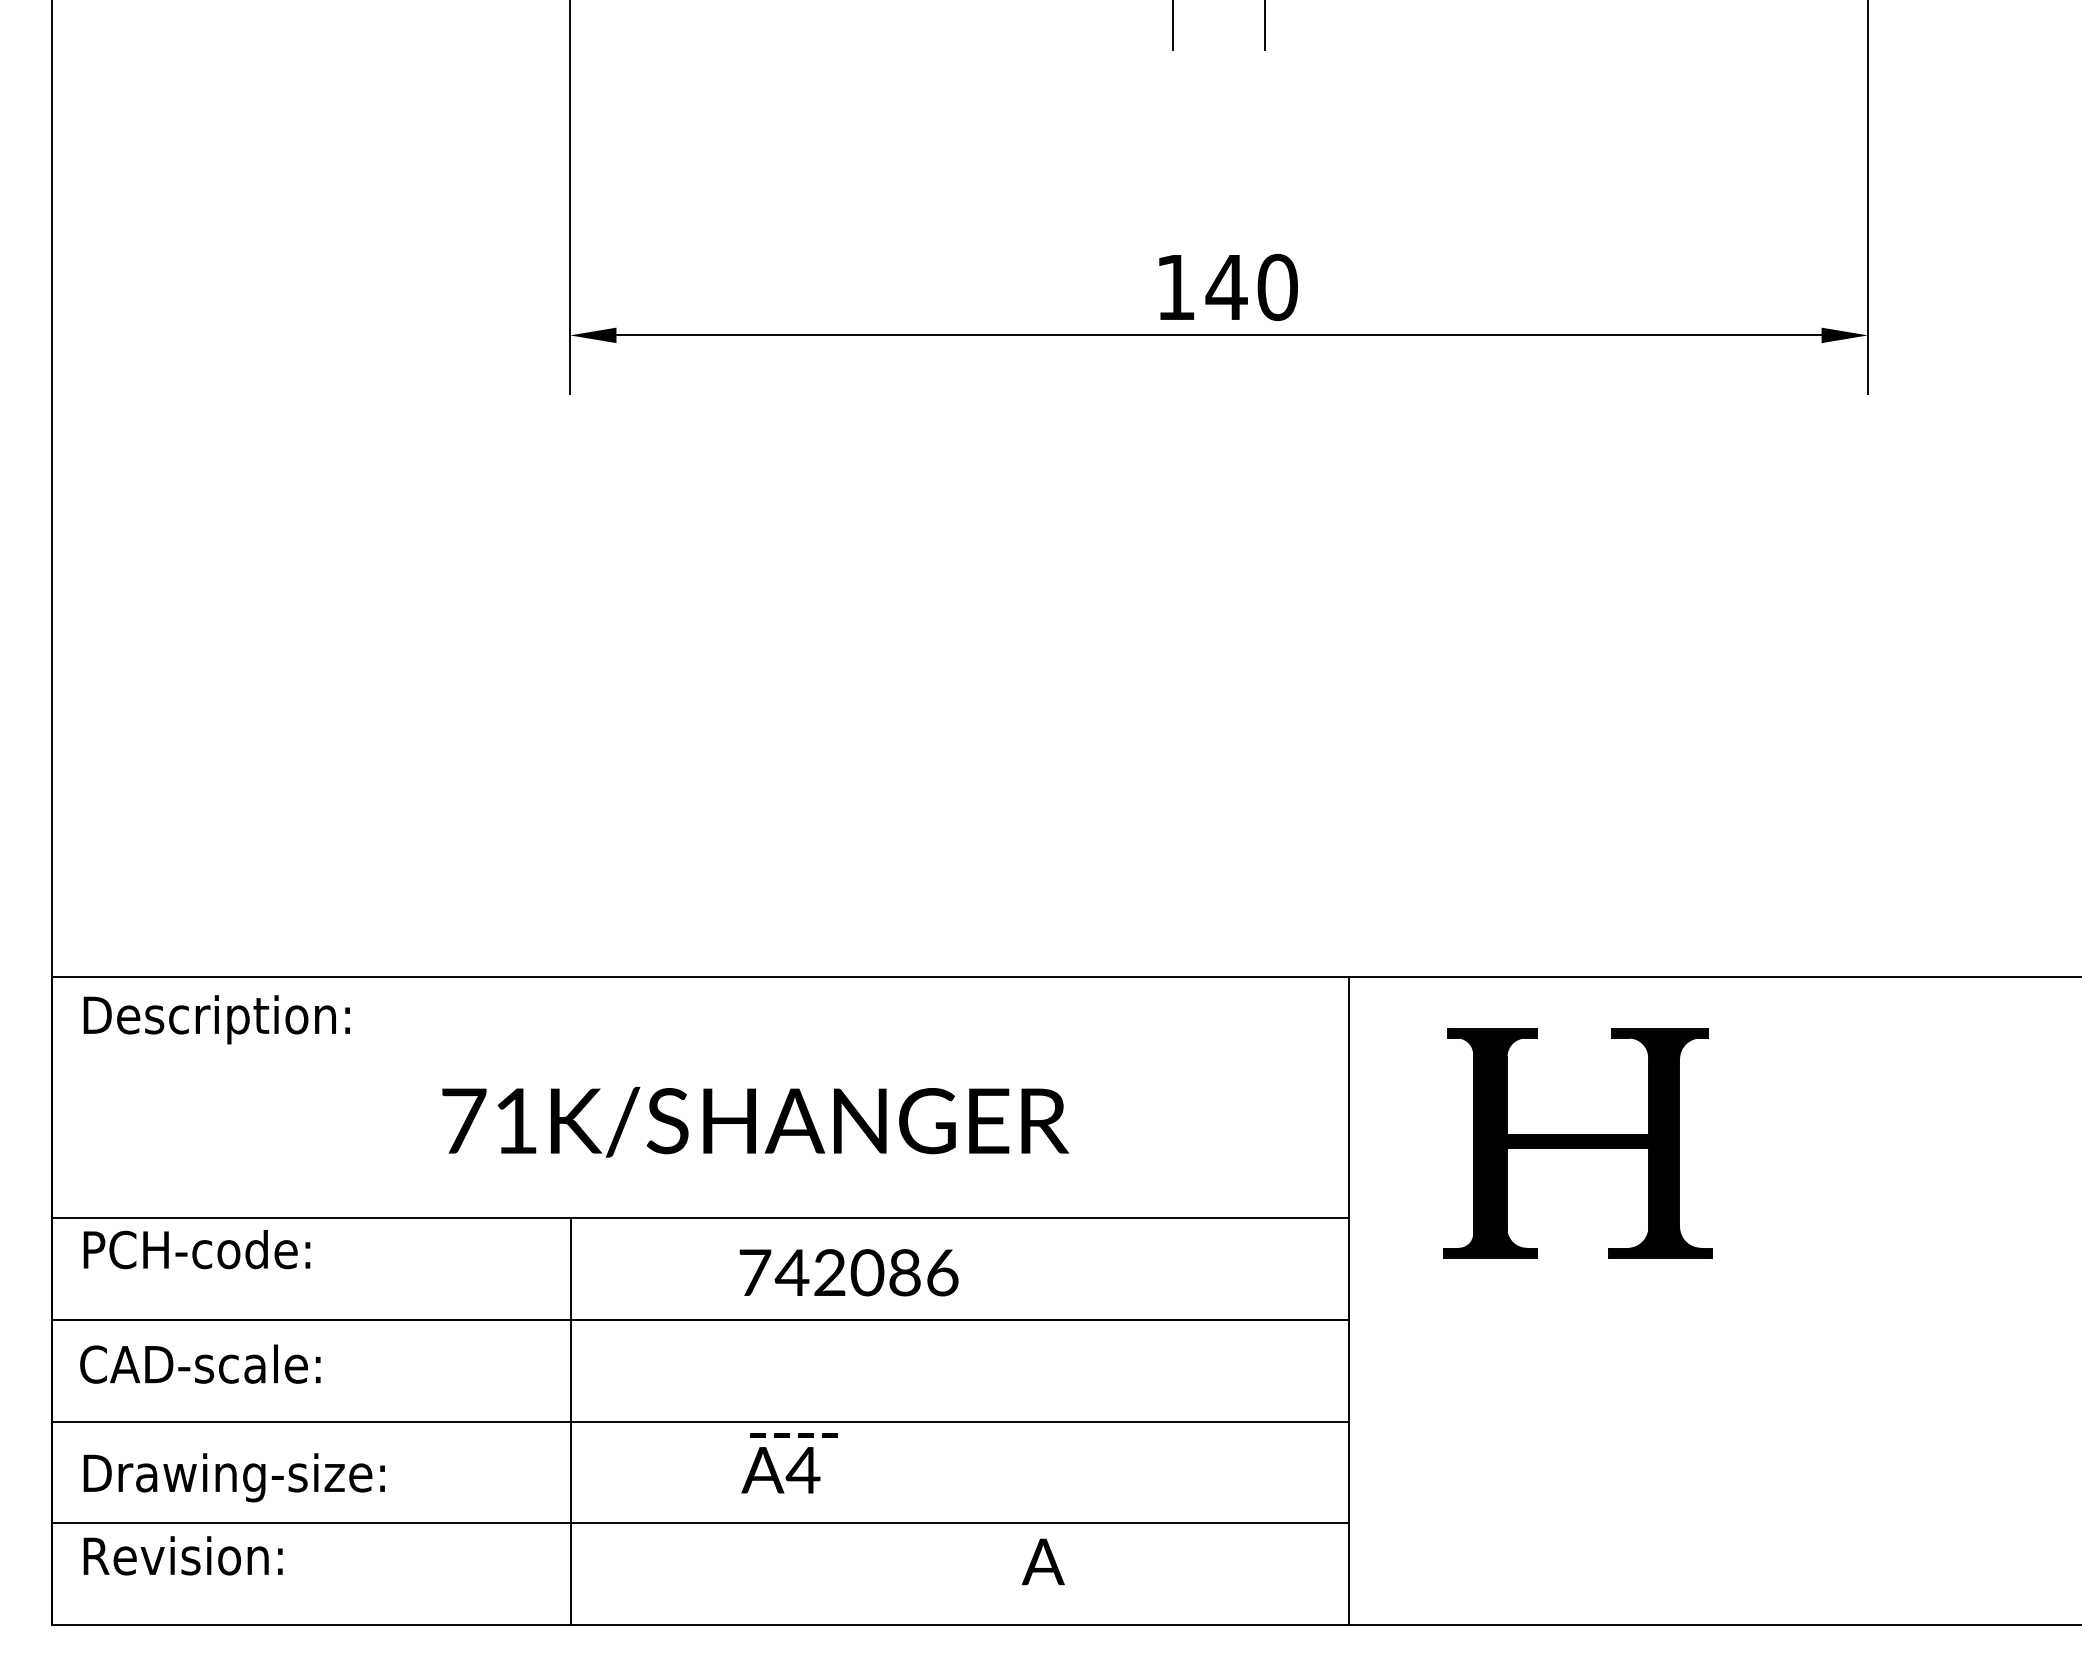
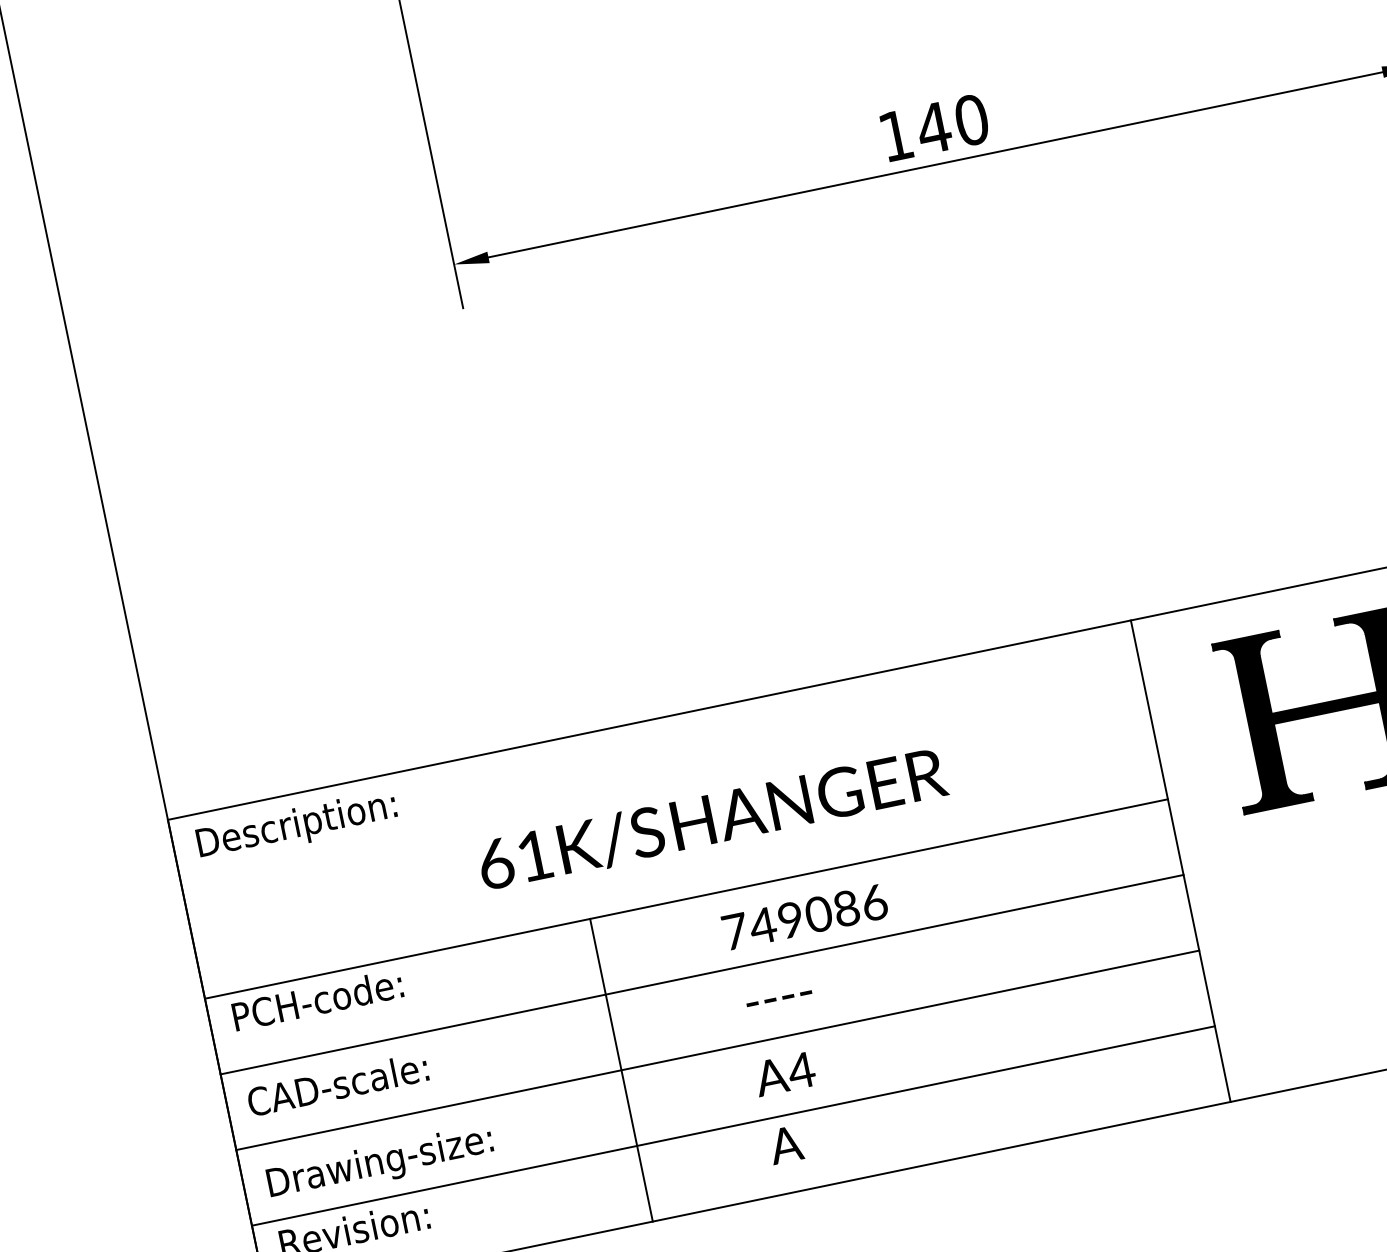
text: (464, 1121) -> (496, 863), 71K/S -> 61K/S
text: (829, 1272) -> (790, 919), 742086 -> 749086
text: (793, 1435) -> (779, 998), moved
text: (1042, 1561) -> (785, 1144), moved

